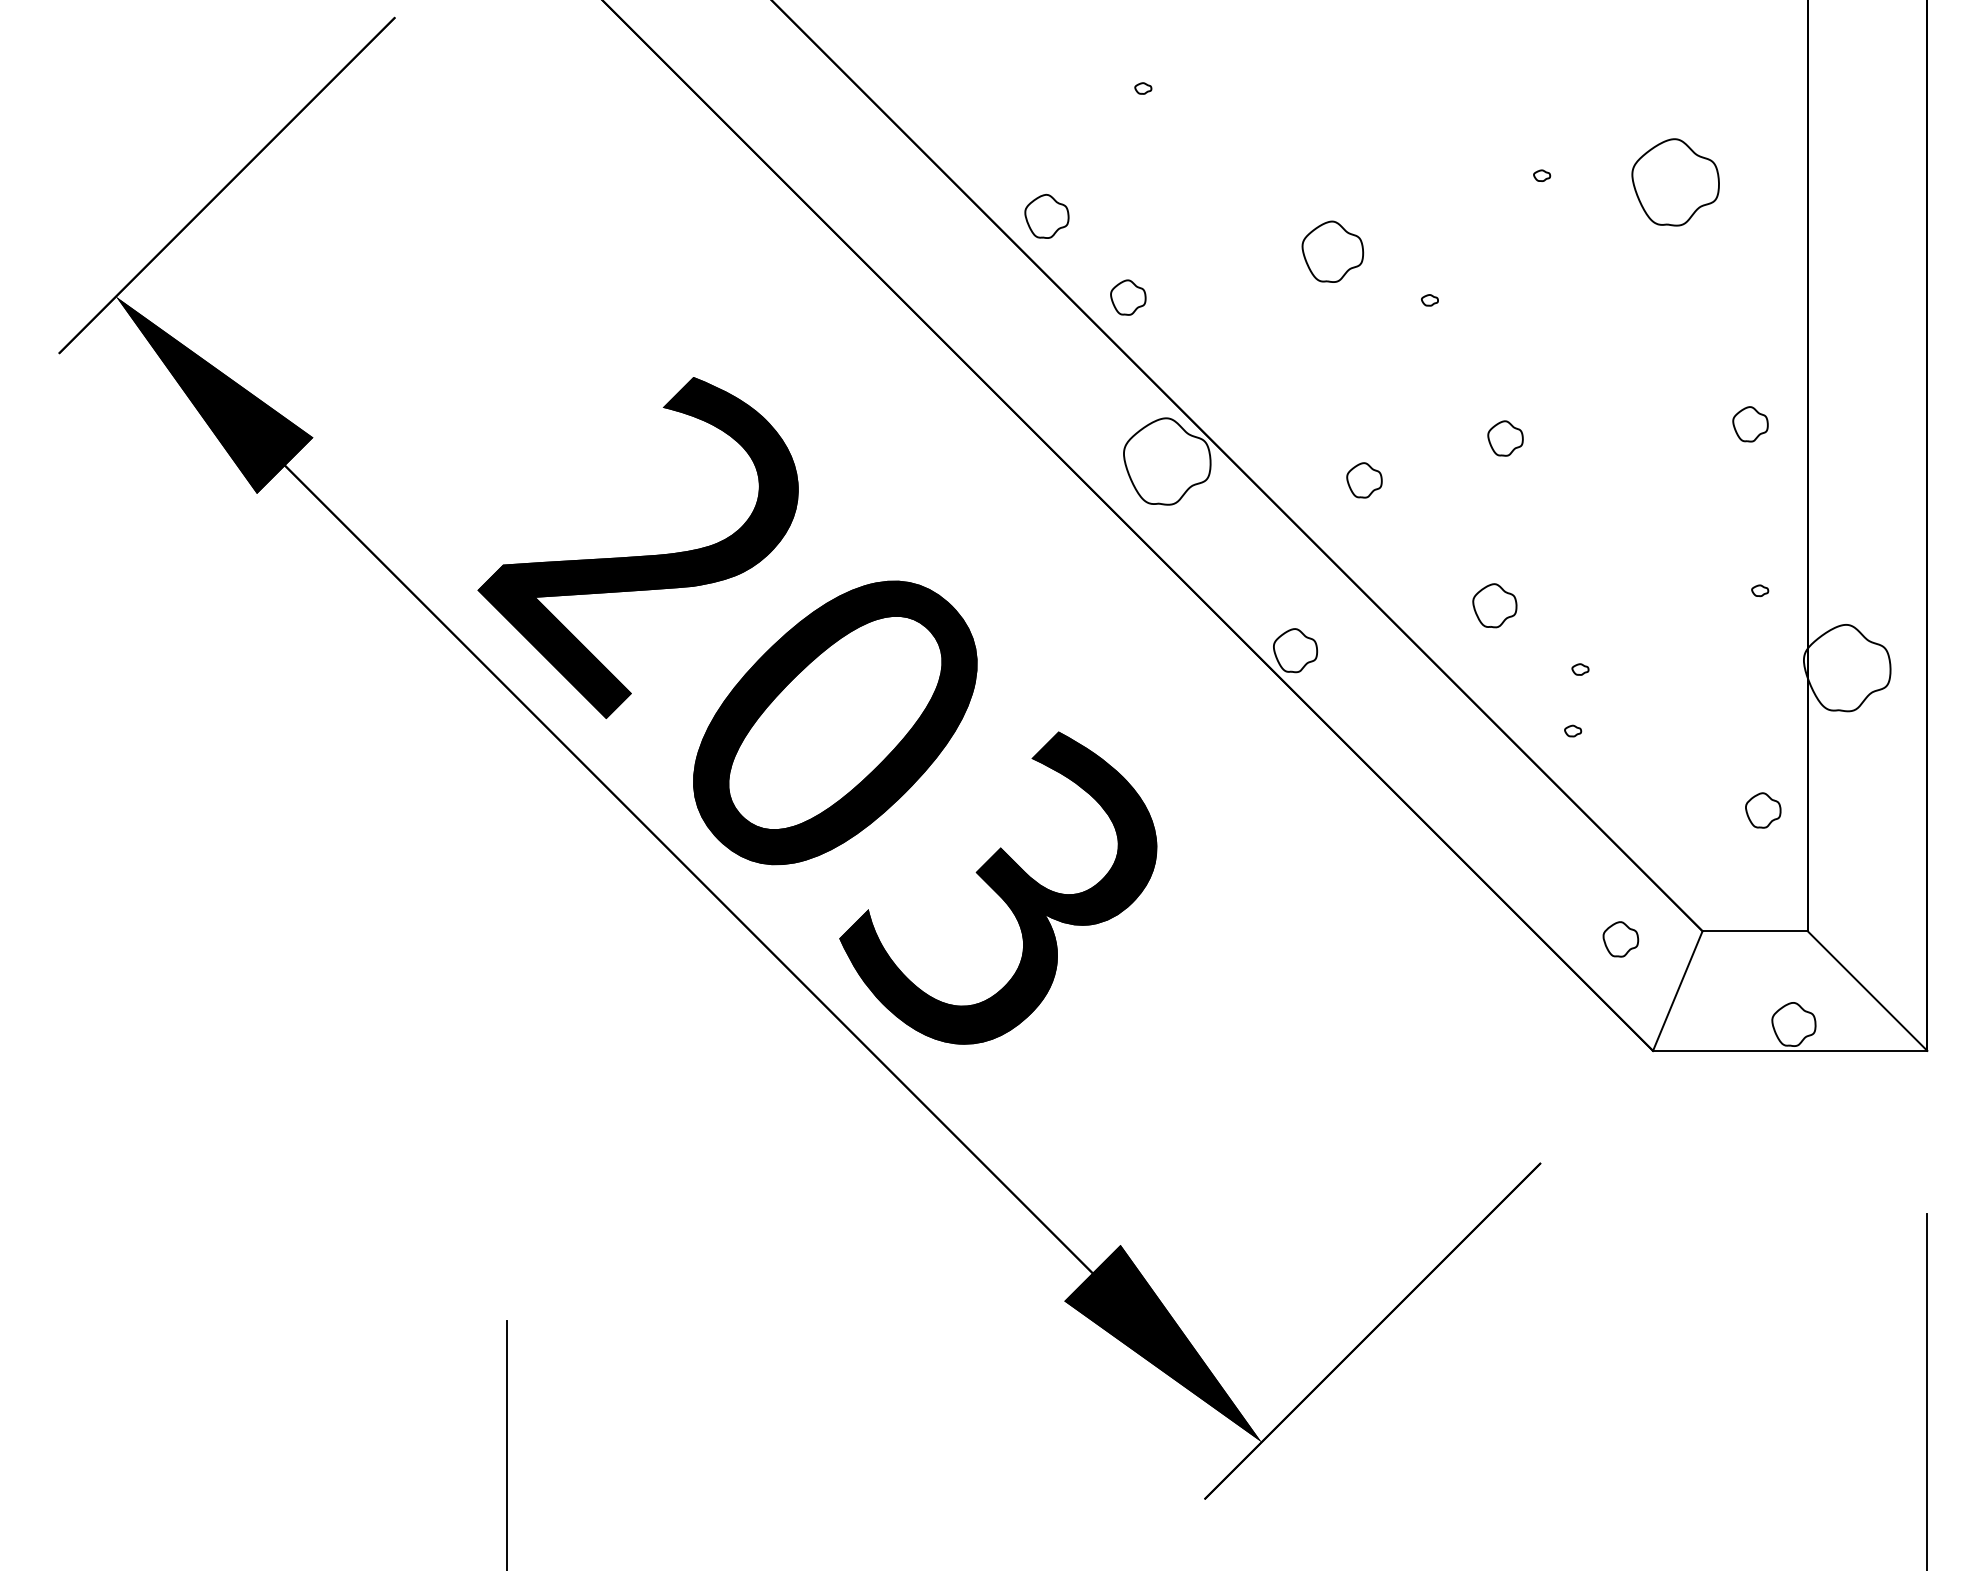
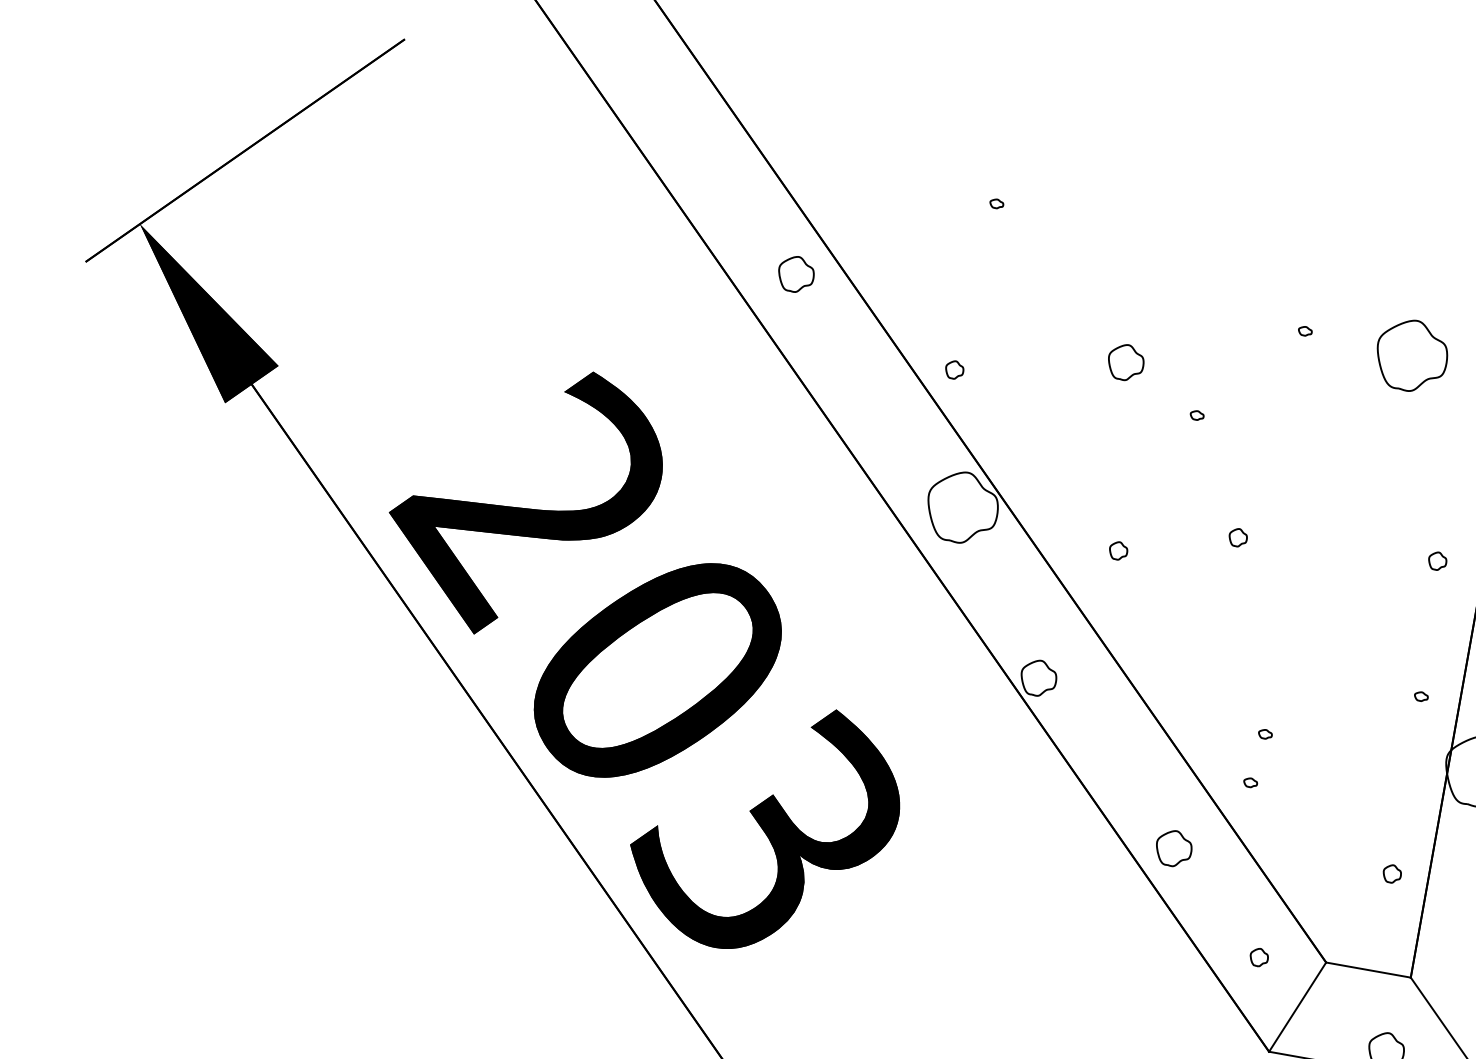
part: (1046, 215) -> (795, 273), moved
part: (1332, 251) -> (1125, 362), size x0.71
part: (1127, 297) -> (954, 369), size x0.62
part: (1750, 423) -> (1437, 560), size x0.62
part: (1505, 438) -> (1238, 537), size x0.62
part: (1363, 479) -> (1117, 550), size x0.62
part: (1494, 605) -> (1173, 848), moved
part: (1762, 810) -> (1391, 873), size x0.62
part: (1620, 939) -> (1258, 957), size x0.62

